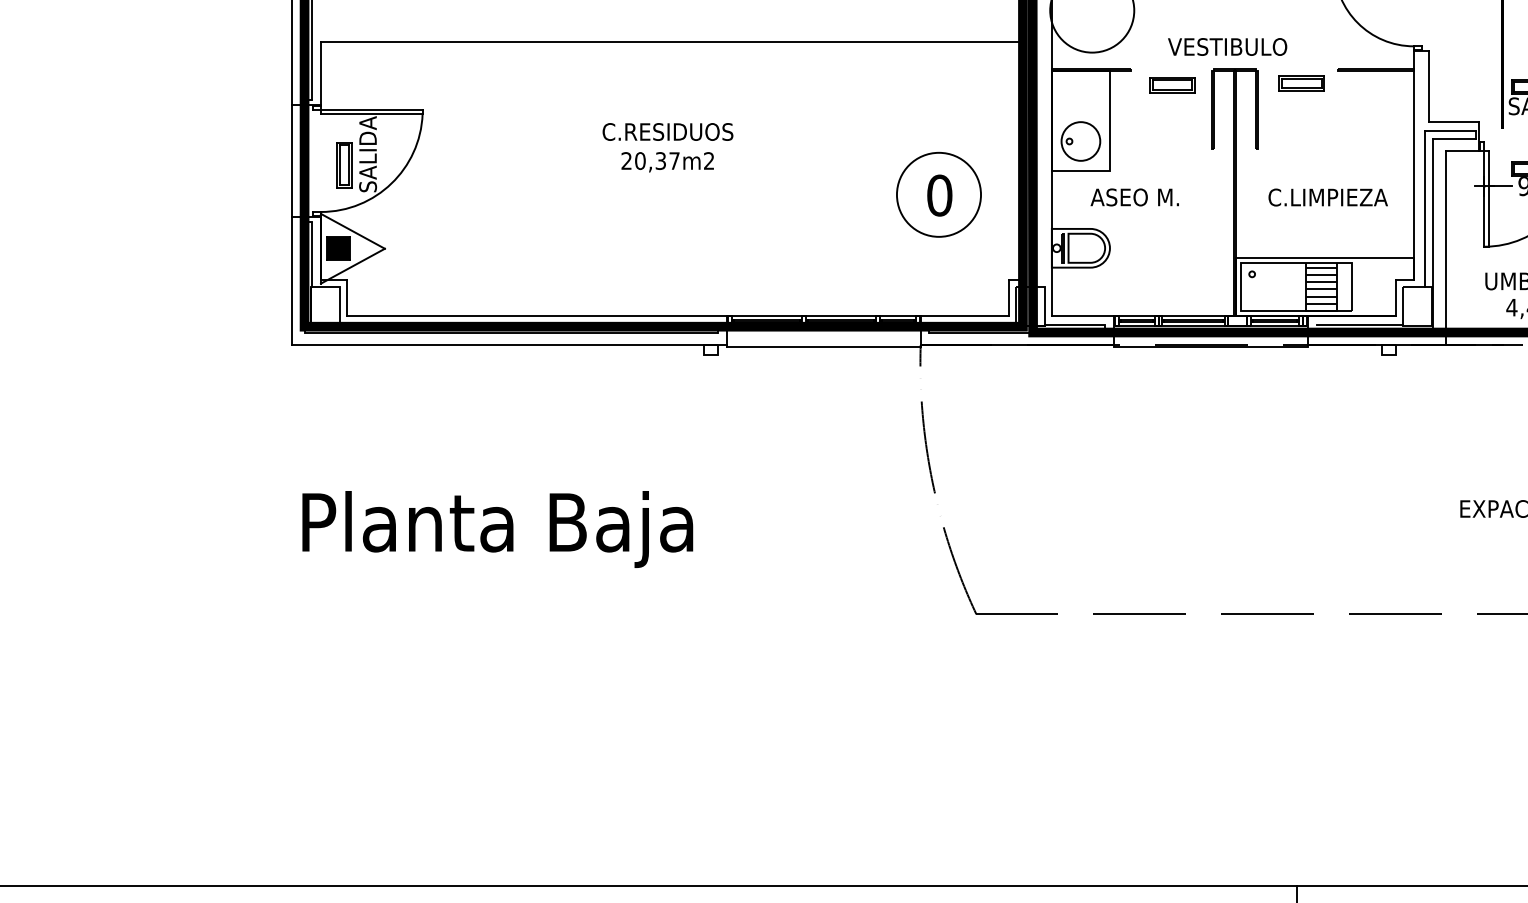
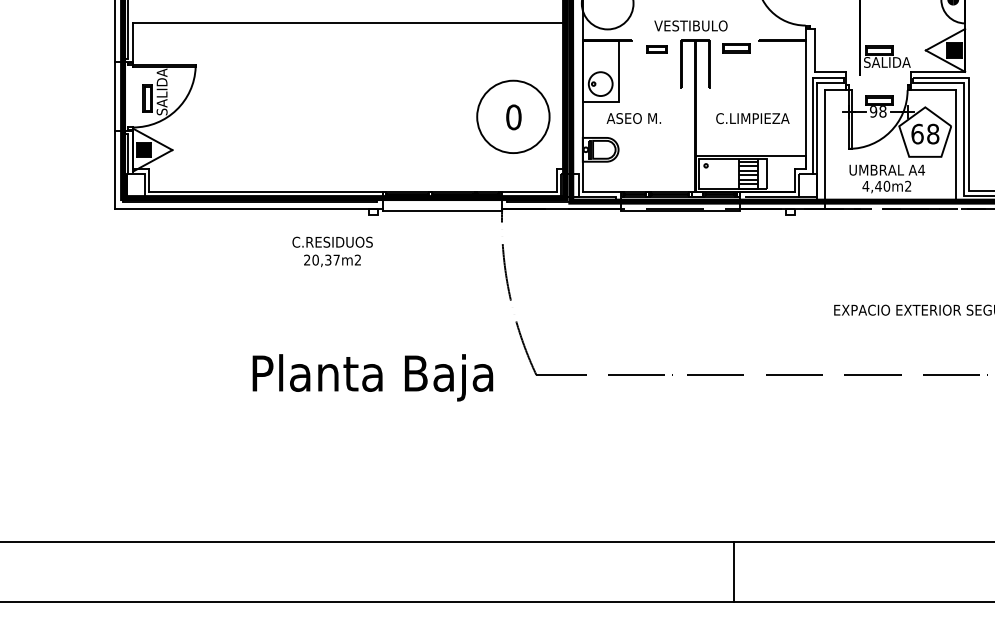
part: (1171, 85) -> (656, 49), size x0.7
text: (667, 147) -> (332, 251), moved
circle: (939, 194) -> (513, 116), size x1.4
text: (497, 528) -> (372, 377), moved

